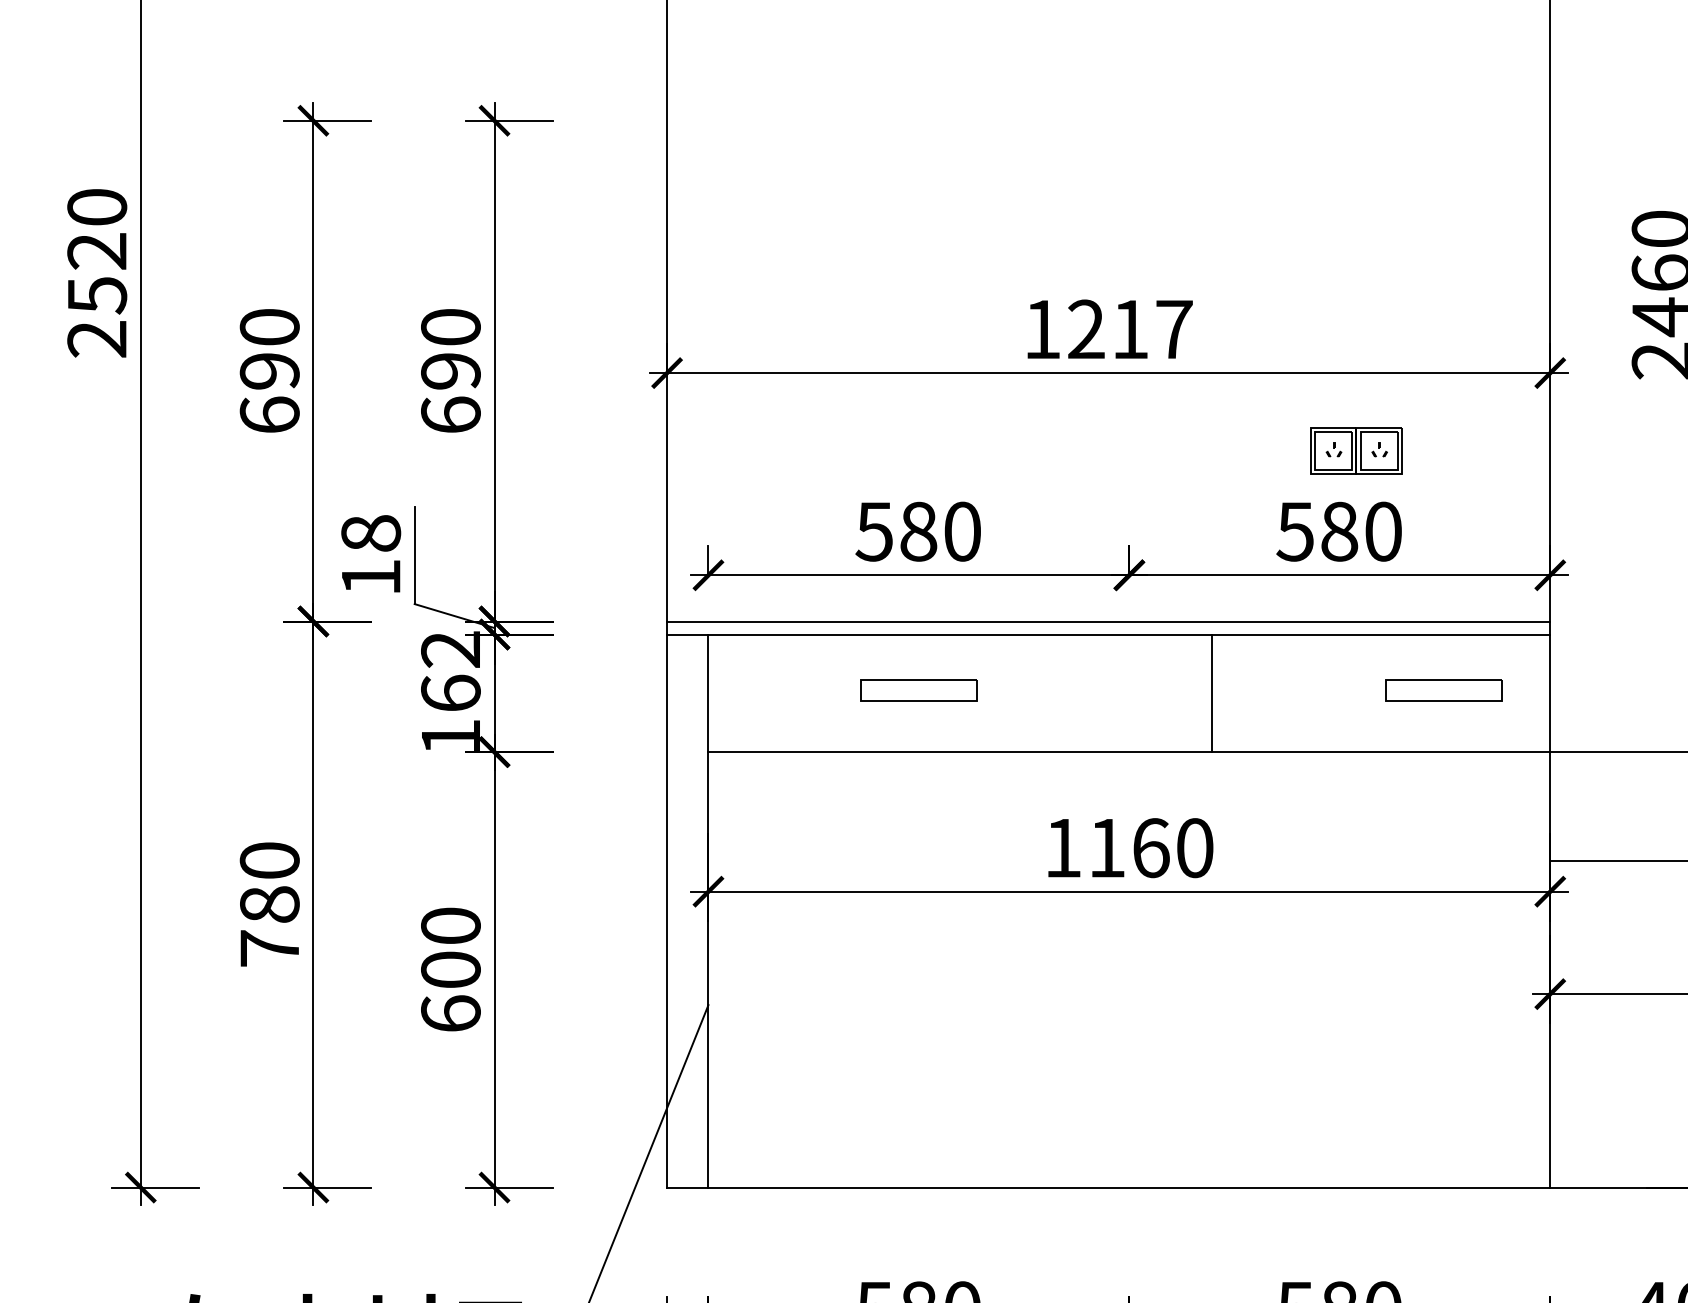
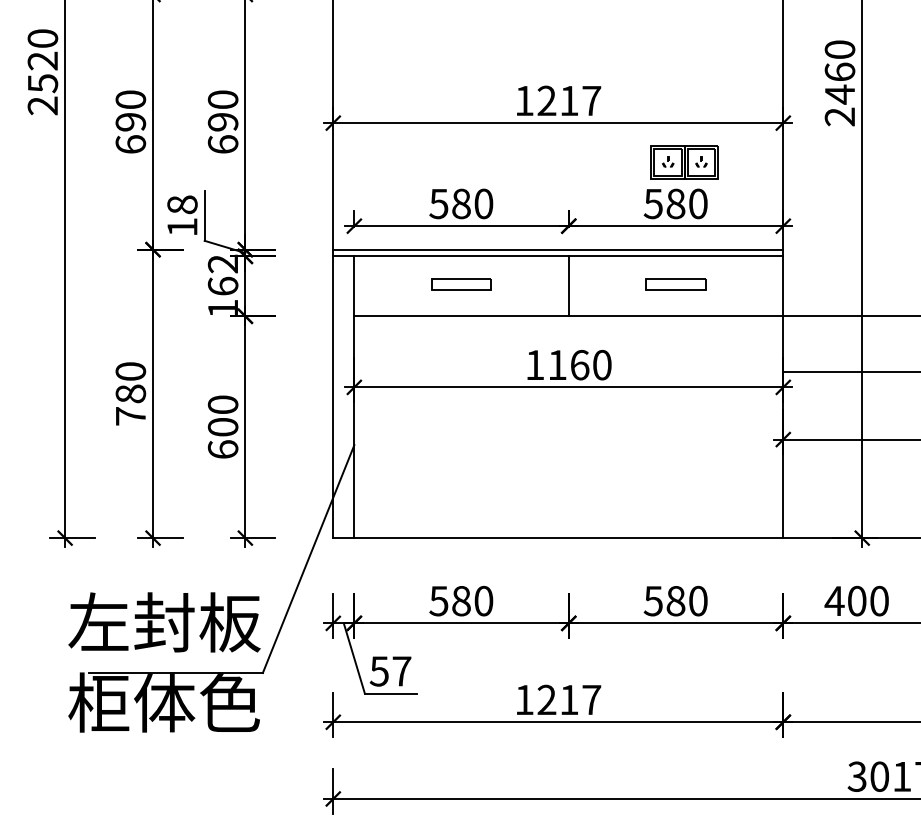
part: (1356, 450) -> (684, 162), size x1.43
part: (1442, 689) -> (675, 284), moved
line: (1211, 693) -> (568, 286), moved

